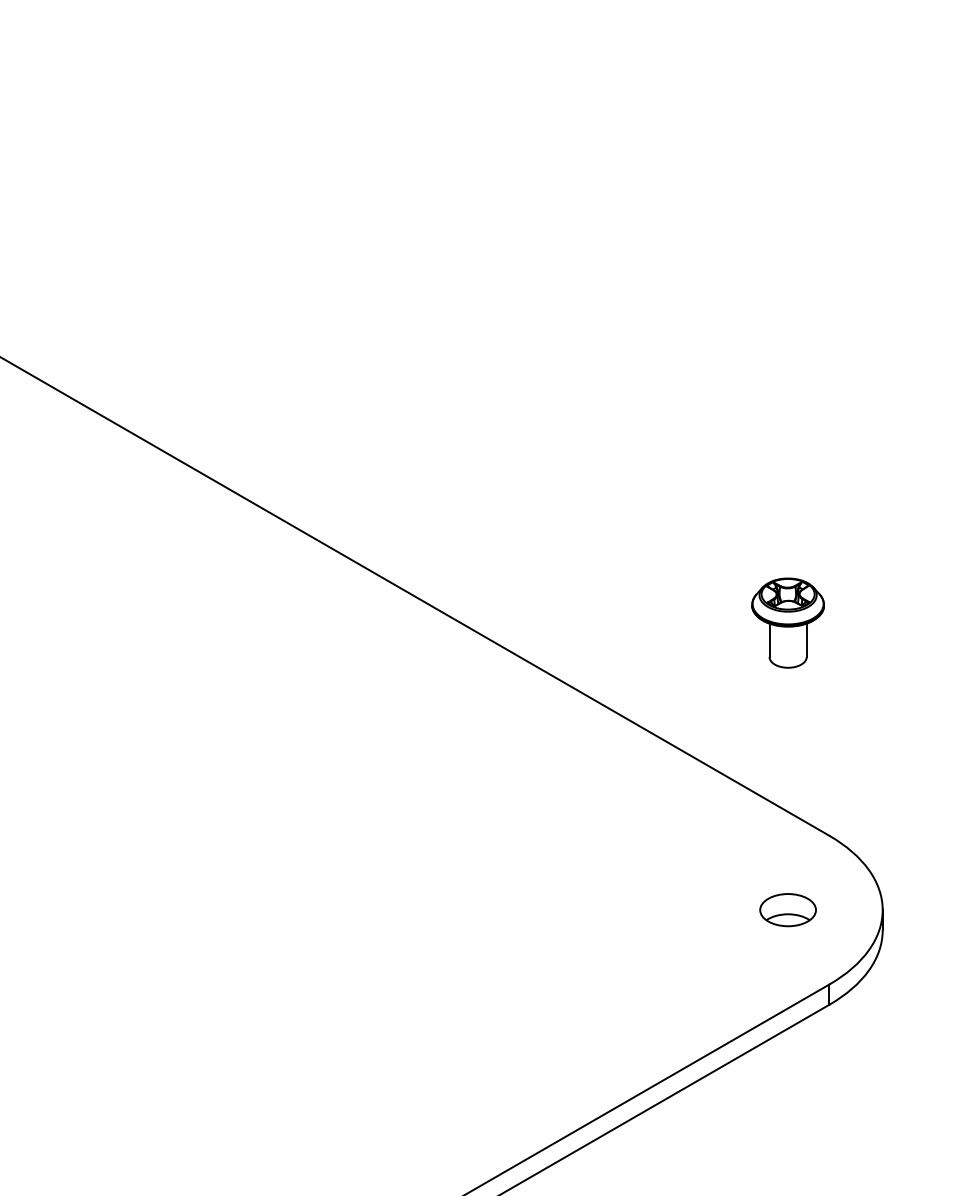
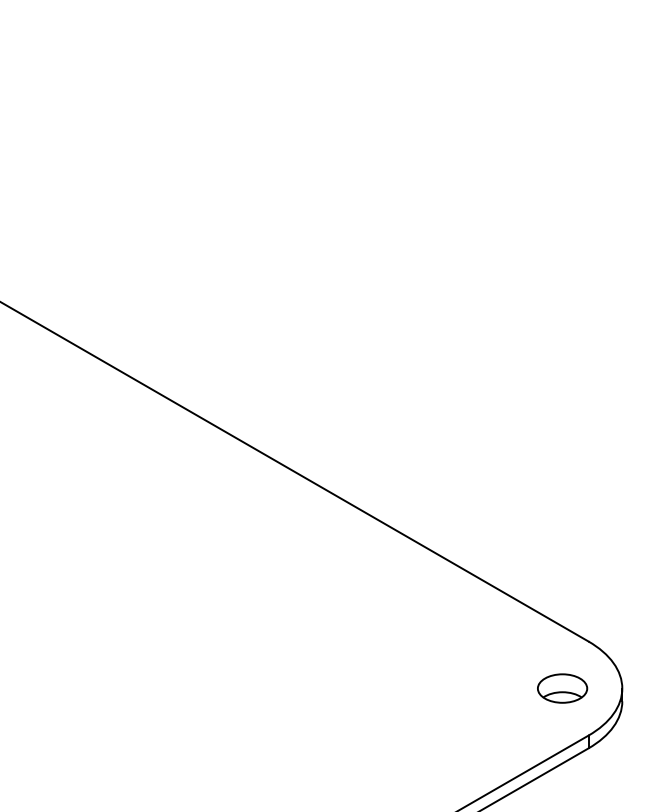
part: (788, 623) -> (562, 507), removed
part: (788, 910) -> (562, 688), size x1.4

